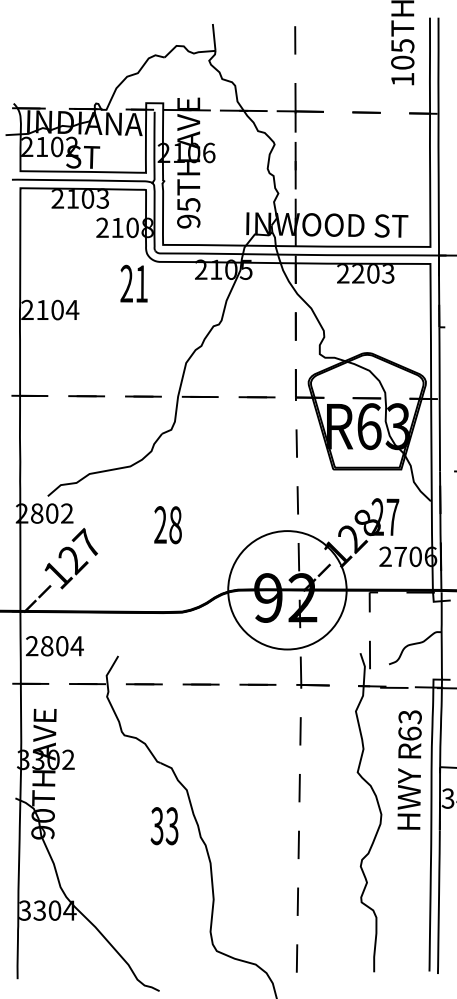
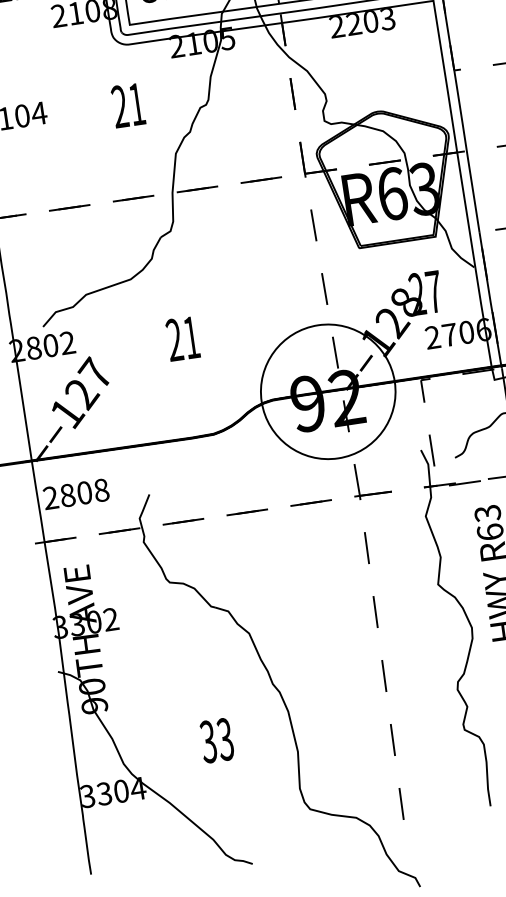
text: (133, 283) -> (127, 105), moved
text: (175, 525) -> (191, 338), 28 -> 21
text: (76, 646) -> (100, 490), 2804 -> 2808
text: (164, 826) -> (216, 741), moved

